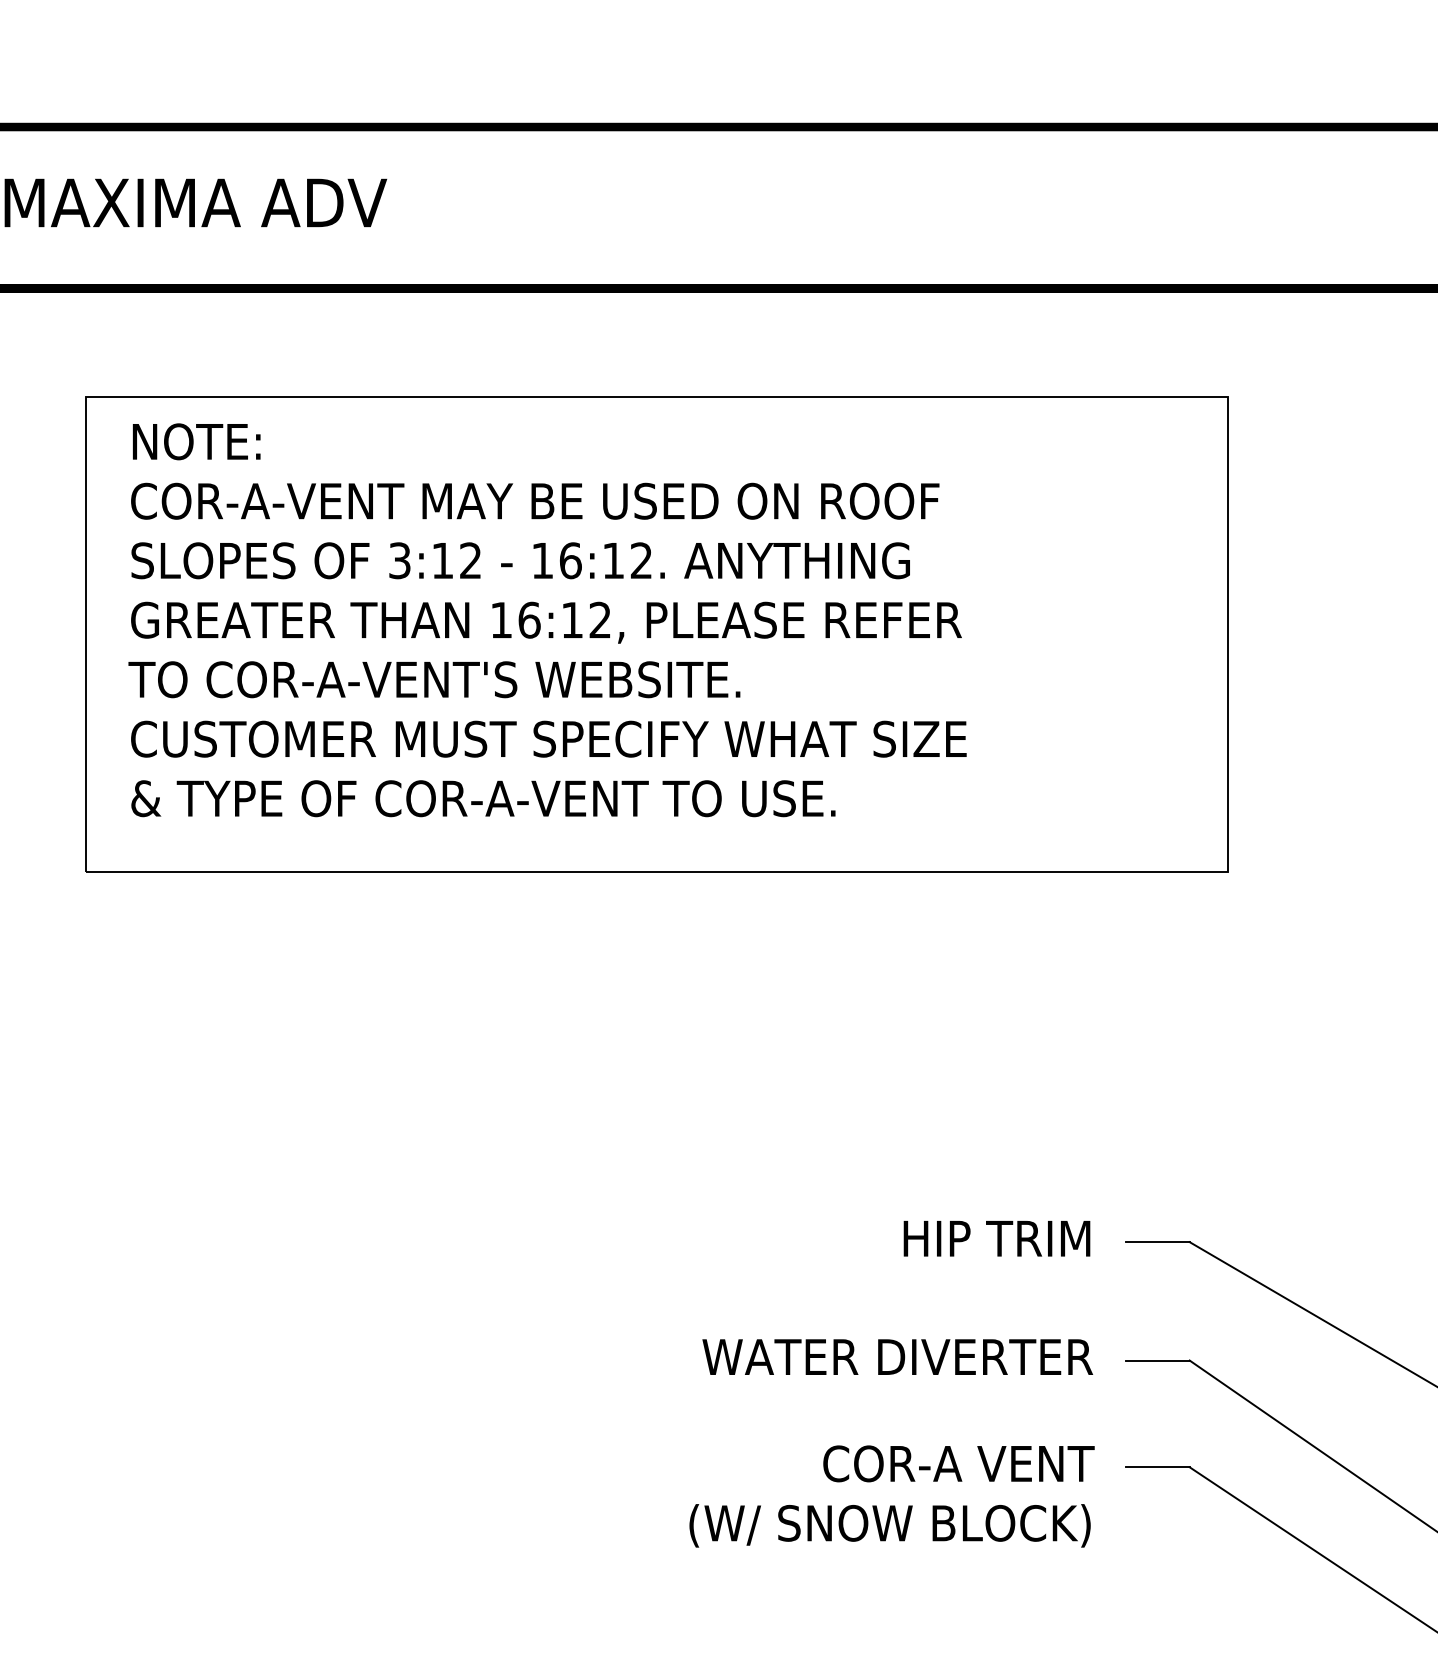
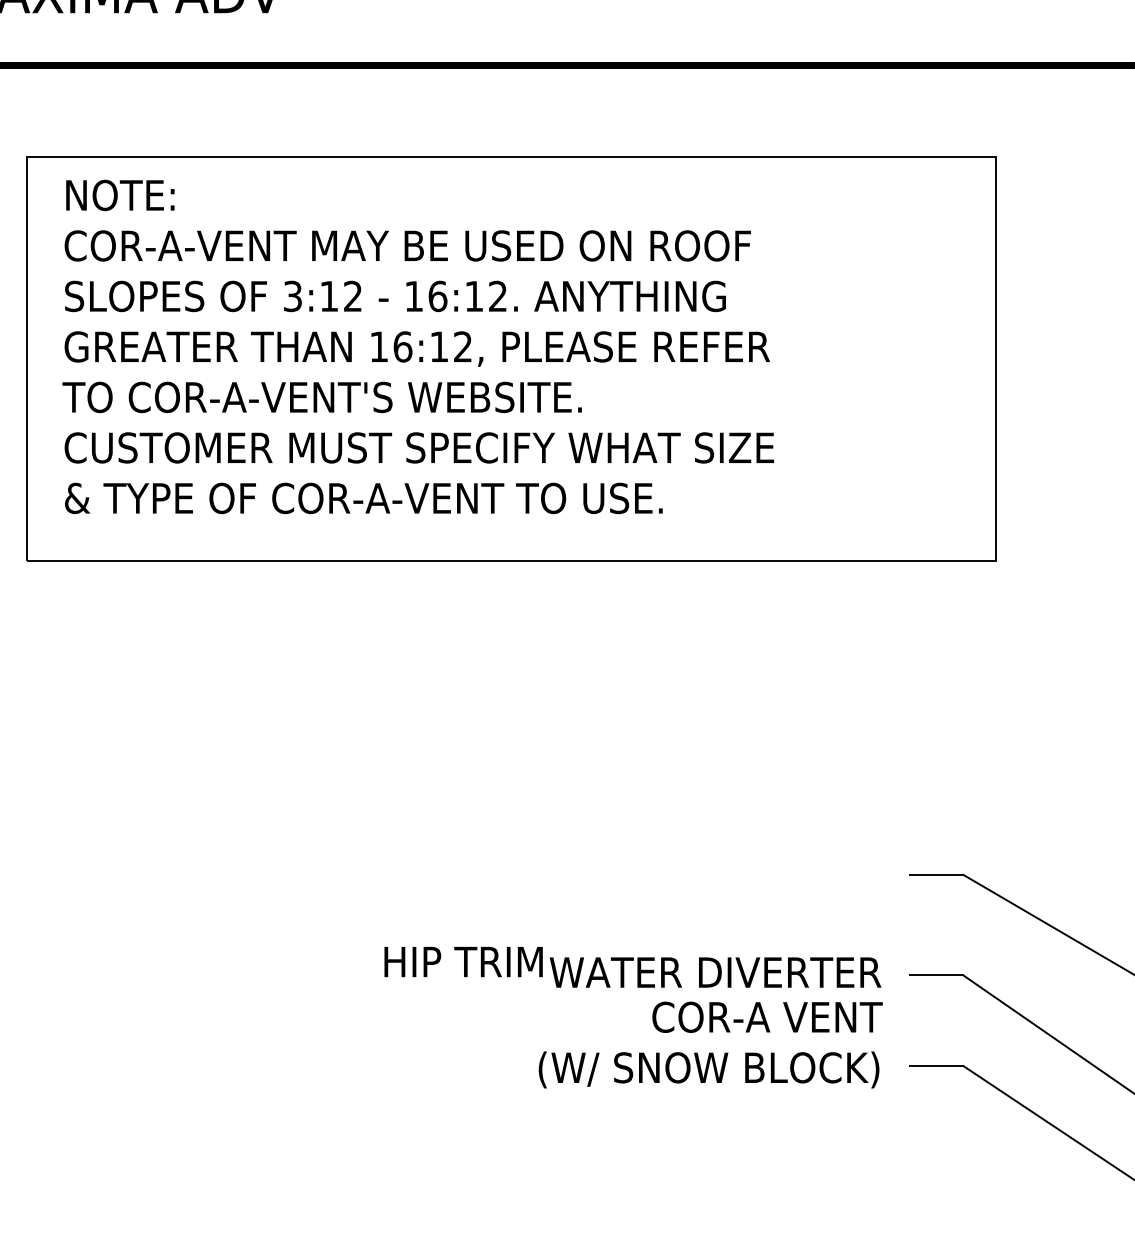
text: (996, 1238) -> (463, 961), moved
text: (891, 1496) -> (710, 1045), moved

